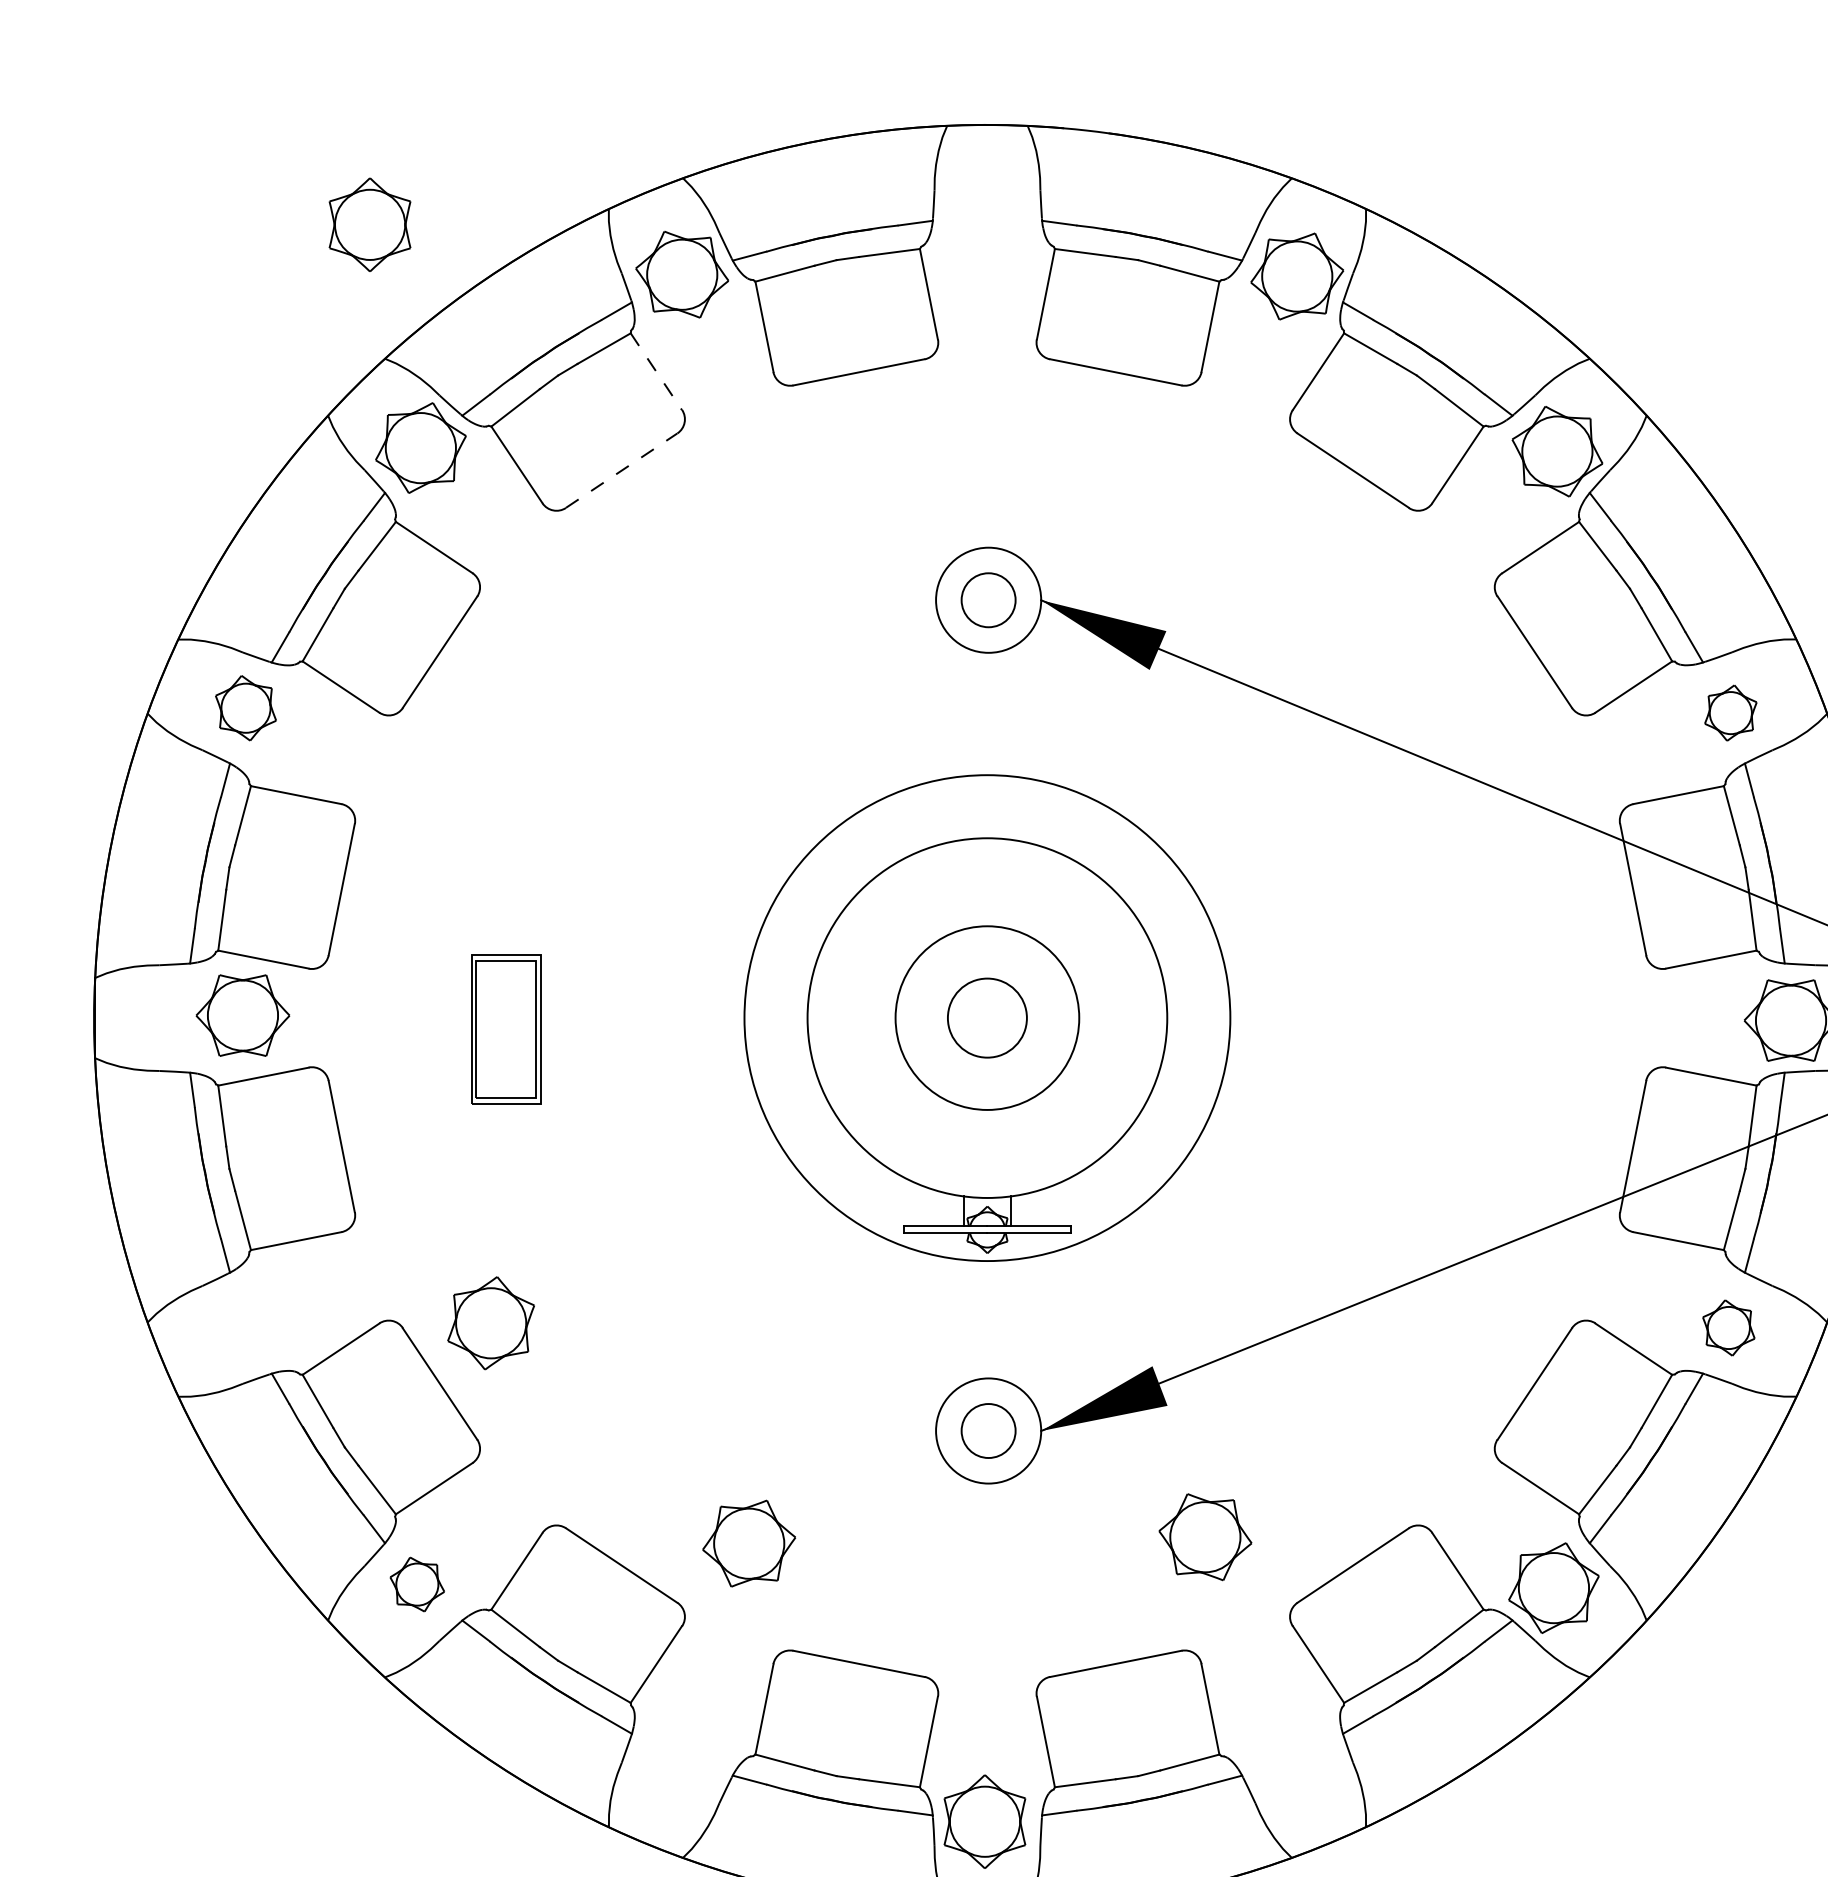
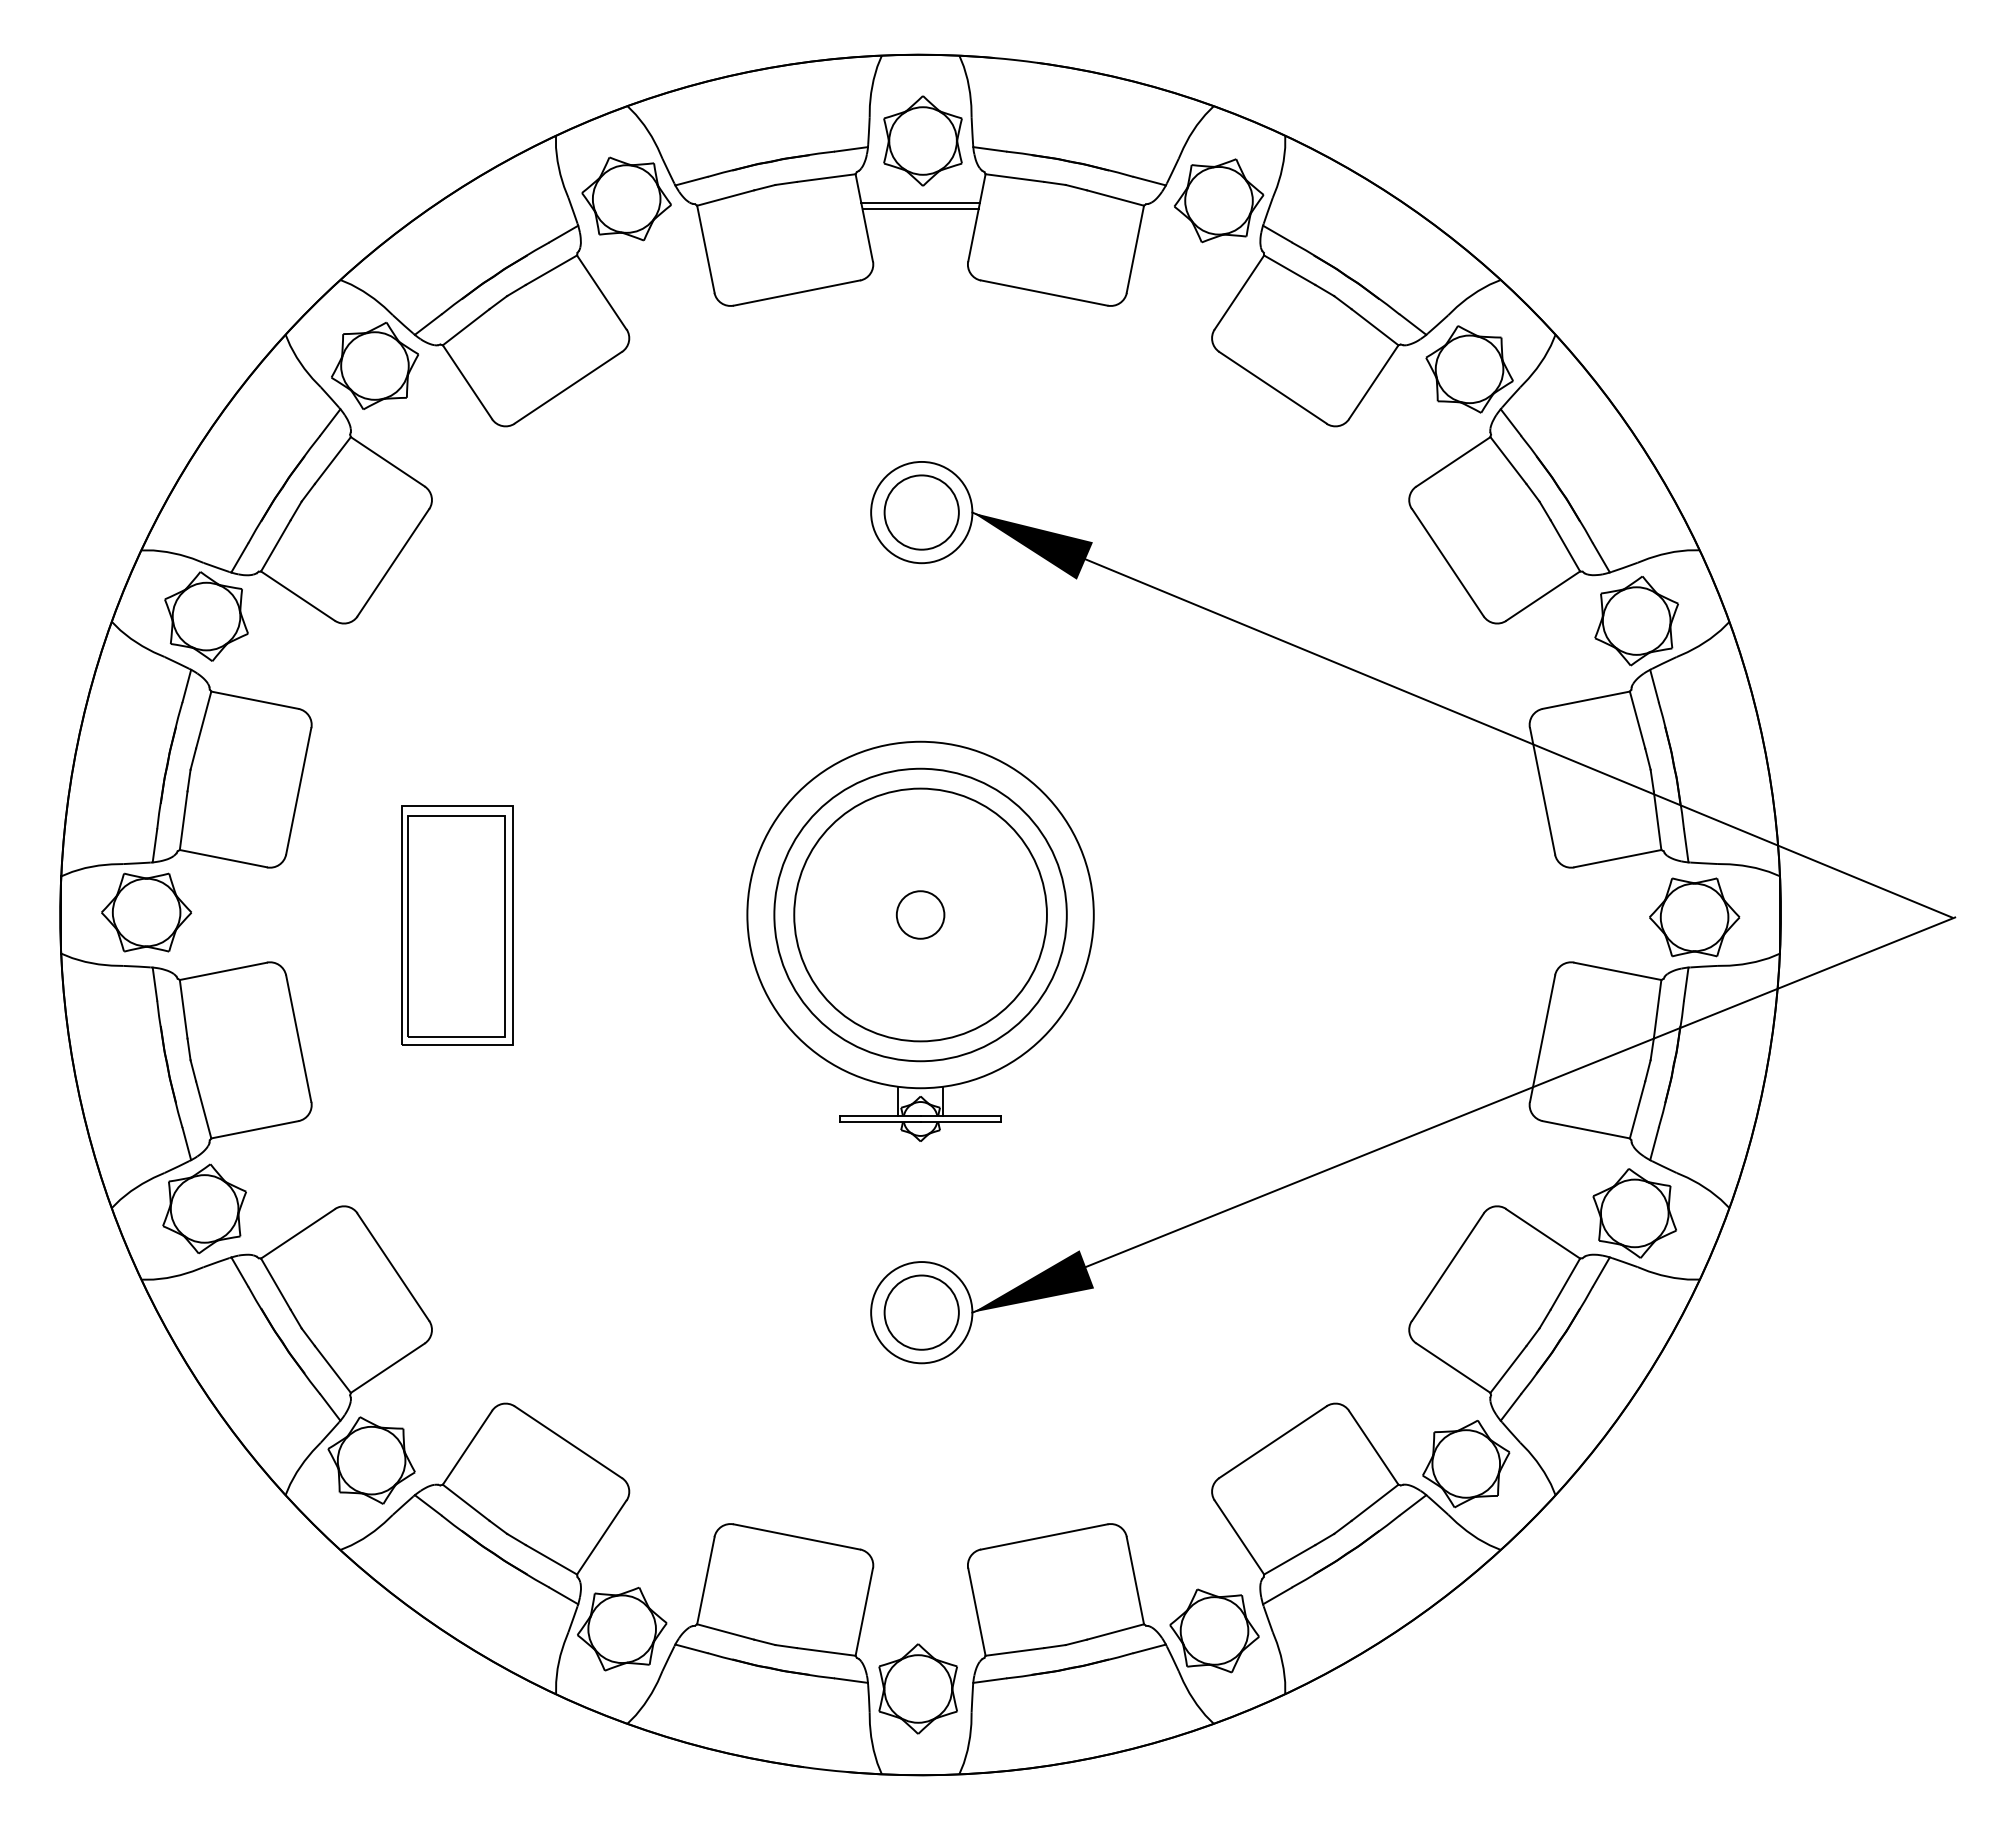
part: (369, 224) -> (922, 140), moved
line: (987, 279) -> (920, 203), added
line: (987, 285) -> (920, 209), added
line: (657, 371) -> (602, 292), dashed -> solid
line: (621, 470) -> (568, 387), dashed -> solid
circle: (988, 600) -> (921, 512), size x1.43
part: (245, 708) -> (206, 616), size x1.43
part: (1730, 713) -> (1636, 621), size x1.67
part: (242, 1015) -> (146, 912), moved
circle: (987, 1017) -> (920, 914), size x0.62
circle: (987, 1017) -> (920, 914), size x0.62
circle: (987, 1017) -> (920, 914), size x1.43
part: (506, 1029) -> (457, 925), size x1.67
part: (491, 1322) -> (204, 1208), moved
part: (1728, 1328) -> (1634, 1213), size x1.67
circle: (988, 1430) -> (921, 1312), size x1.43
part: (1205, 1536) -> (1214, 1630), moved
part: (749, 1542) -> (622, 1628), moved
part: (417, 1584) -> (371, 1460), size x1.67

